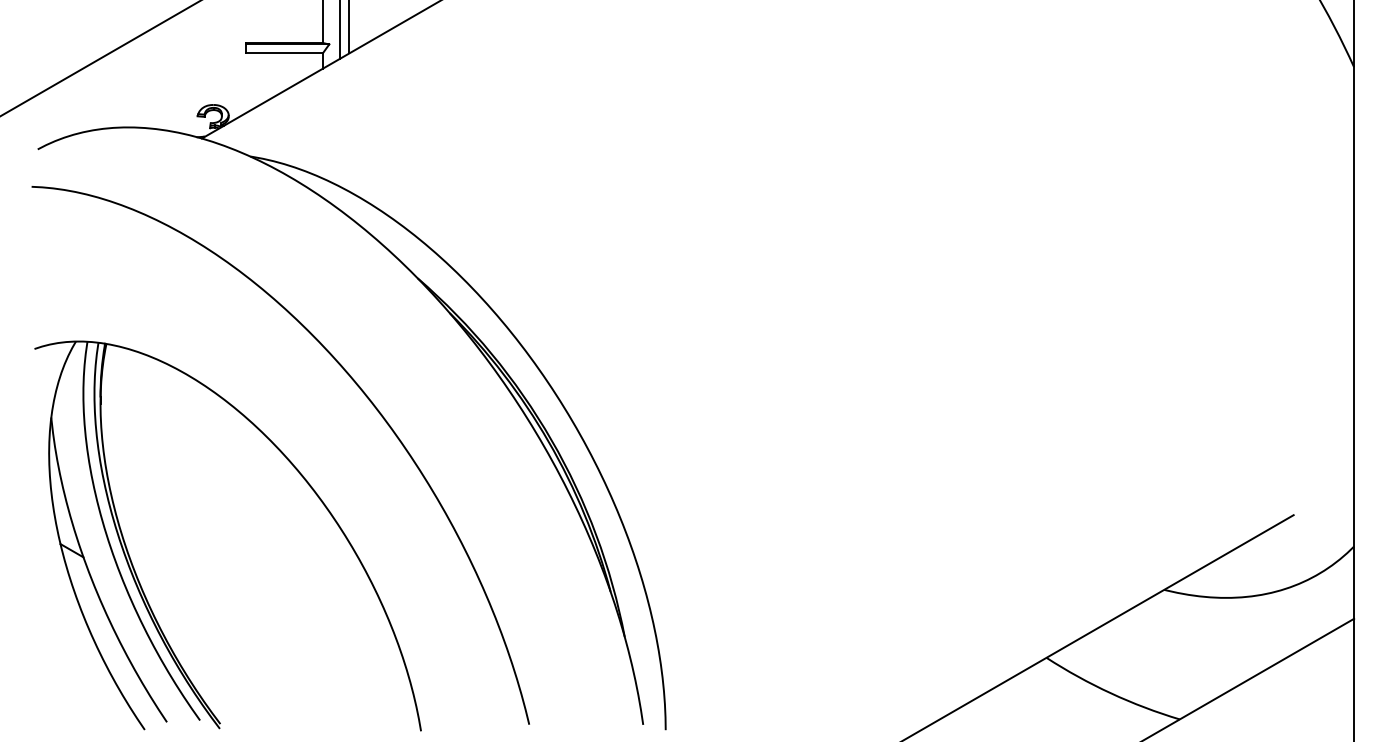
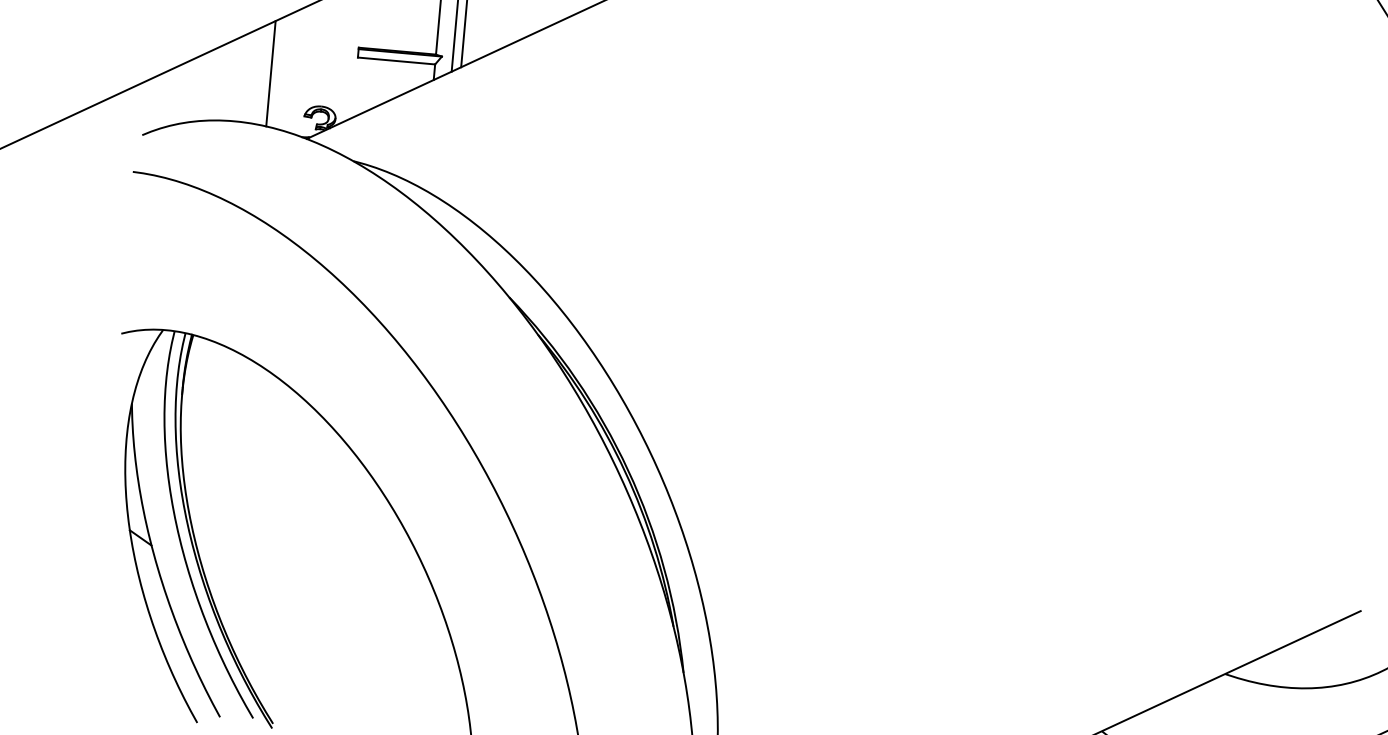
line: (160, 76) -> (271, 73), added

